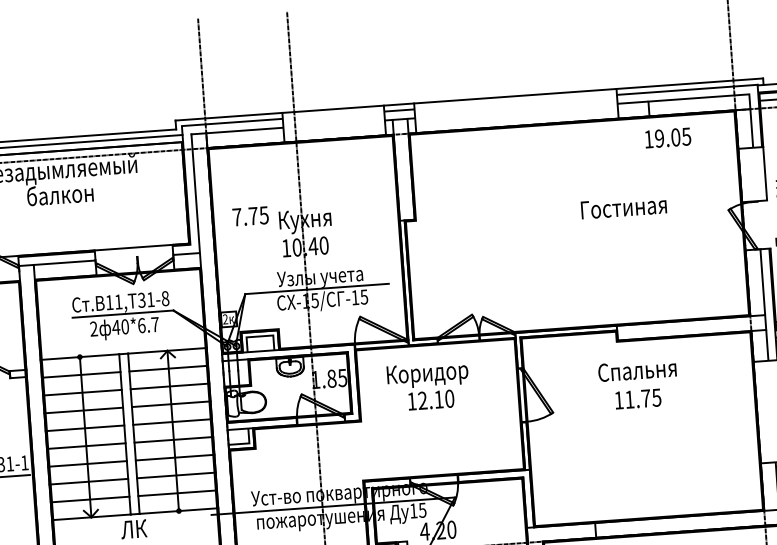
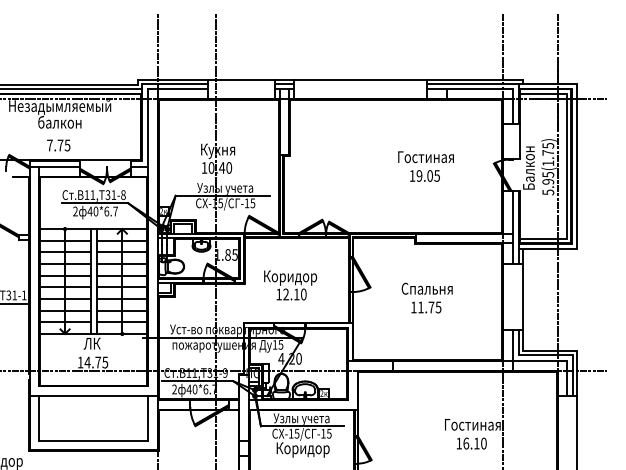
text: (667, 137) -> (424, 175), moved
text: (250, 216) -> (58, 145), moved
text: (637, 383) -> (426, 297), moved
text: (428, 386) -> (290, 285), moved

